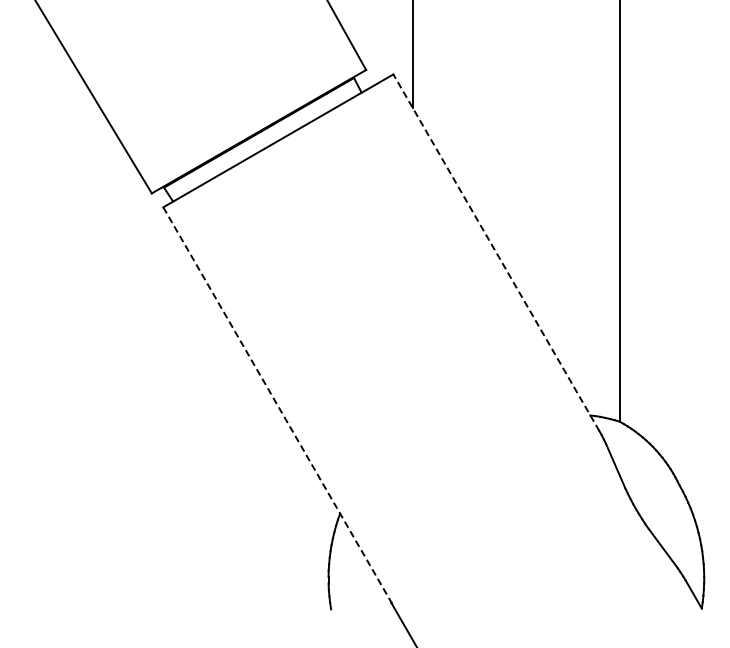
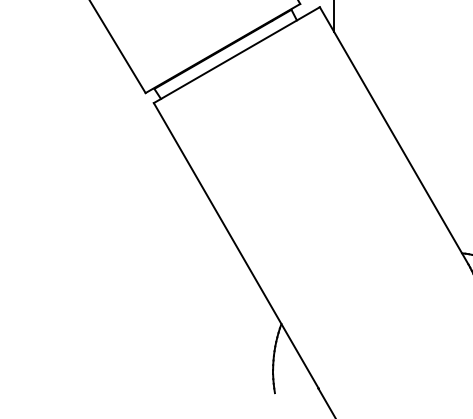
line: (496, 252) -> (394, 135), dashed -> solid
line: (277, 405) -> (236, 246), dashed -> solid

